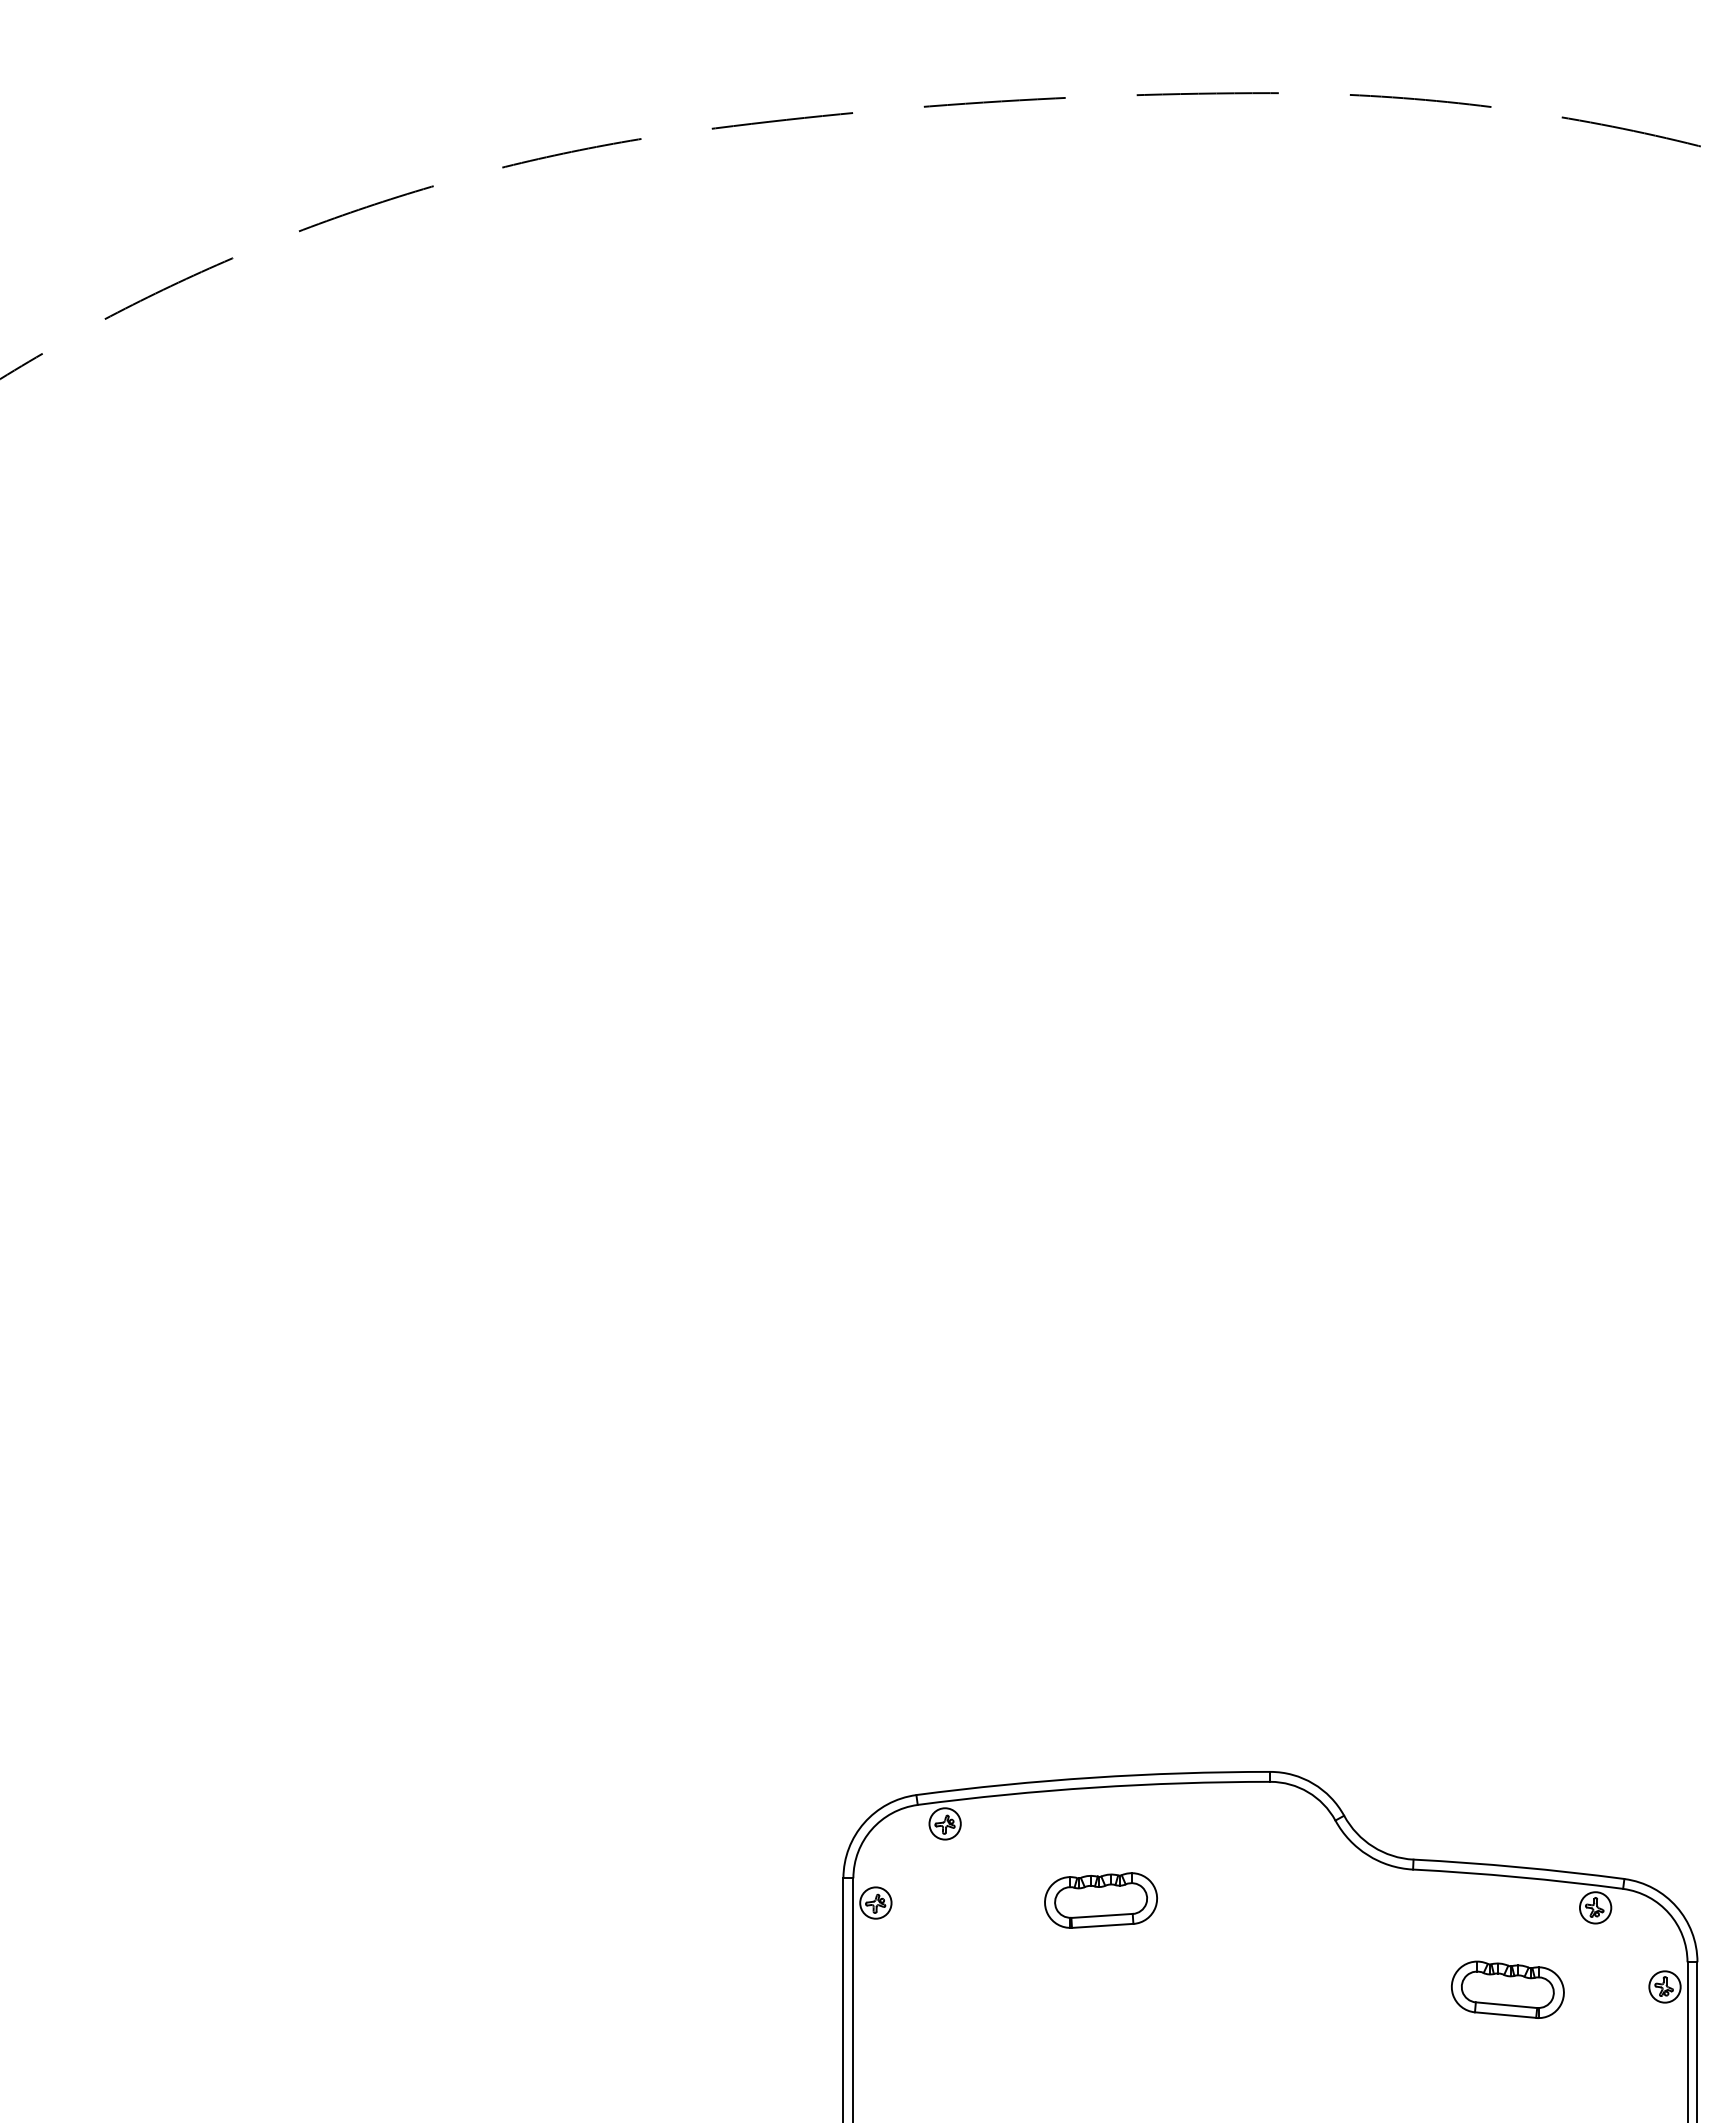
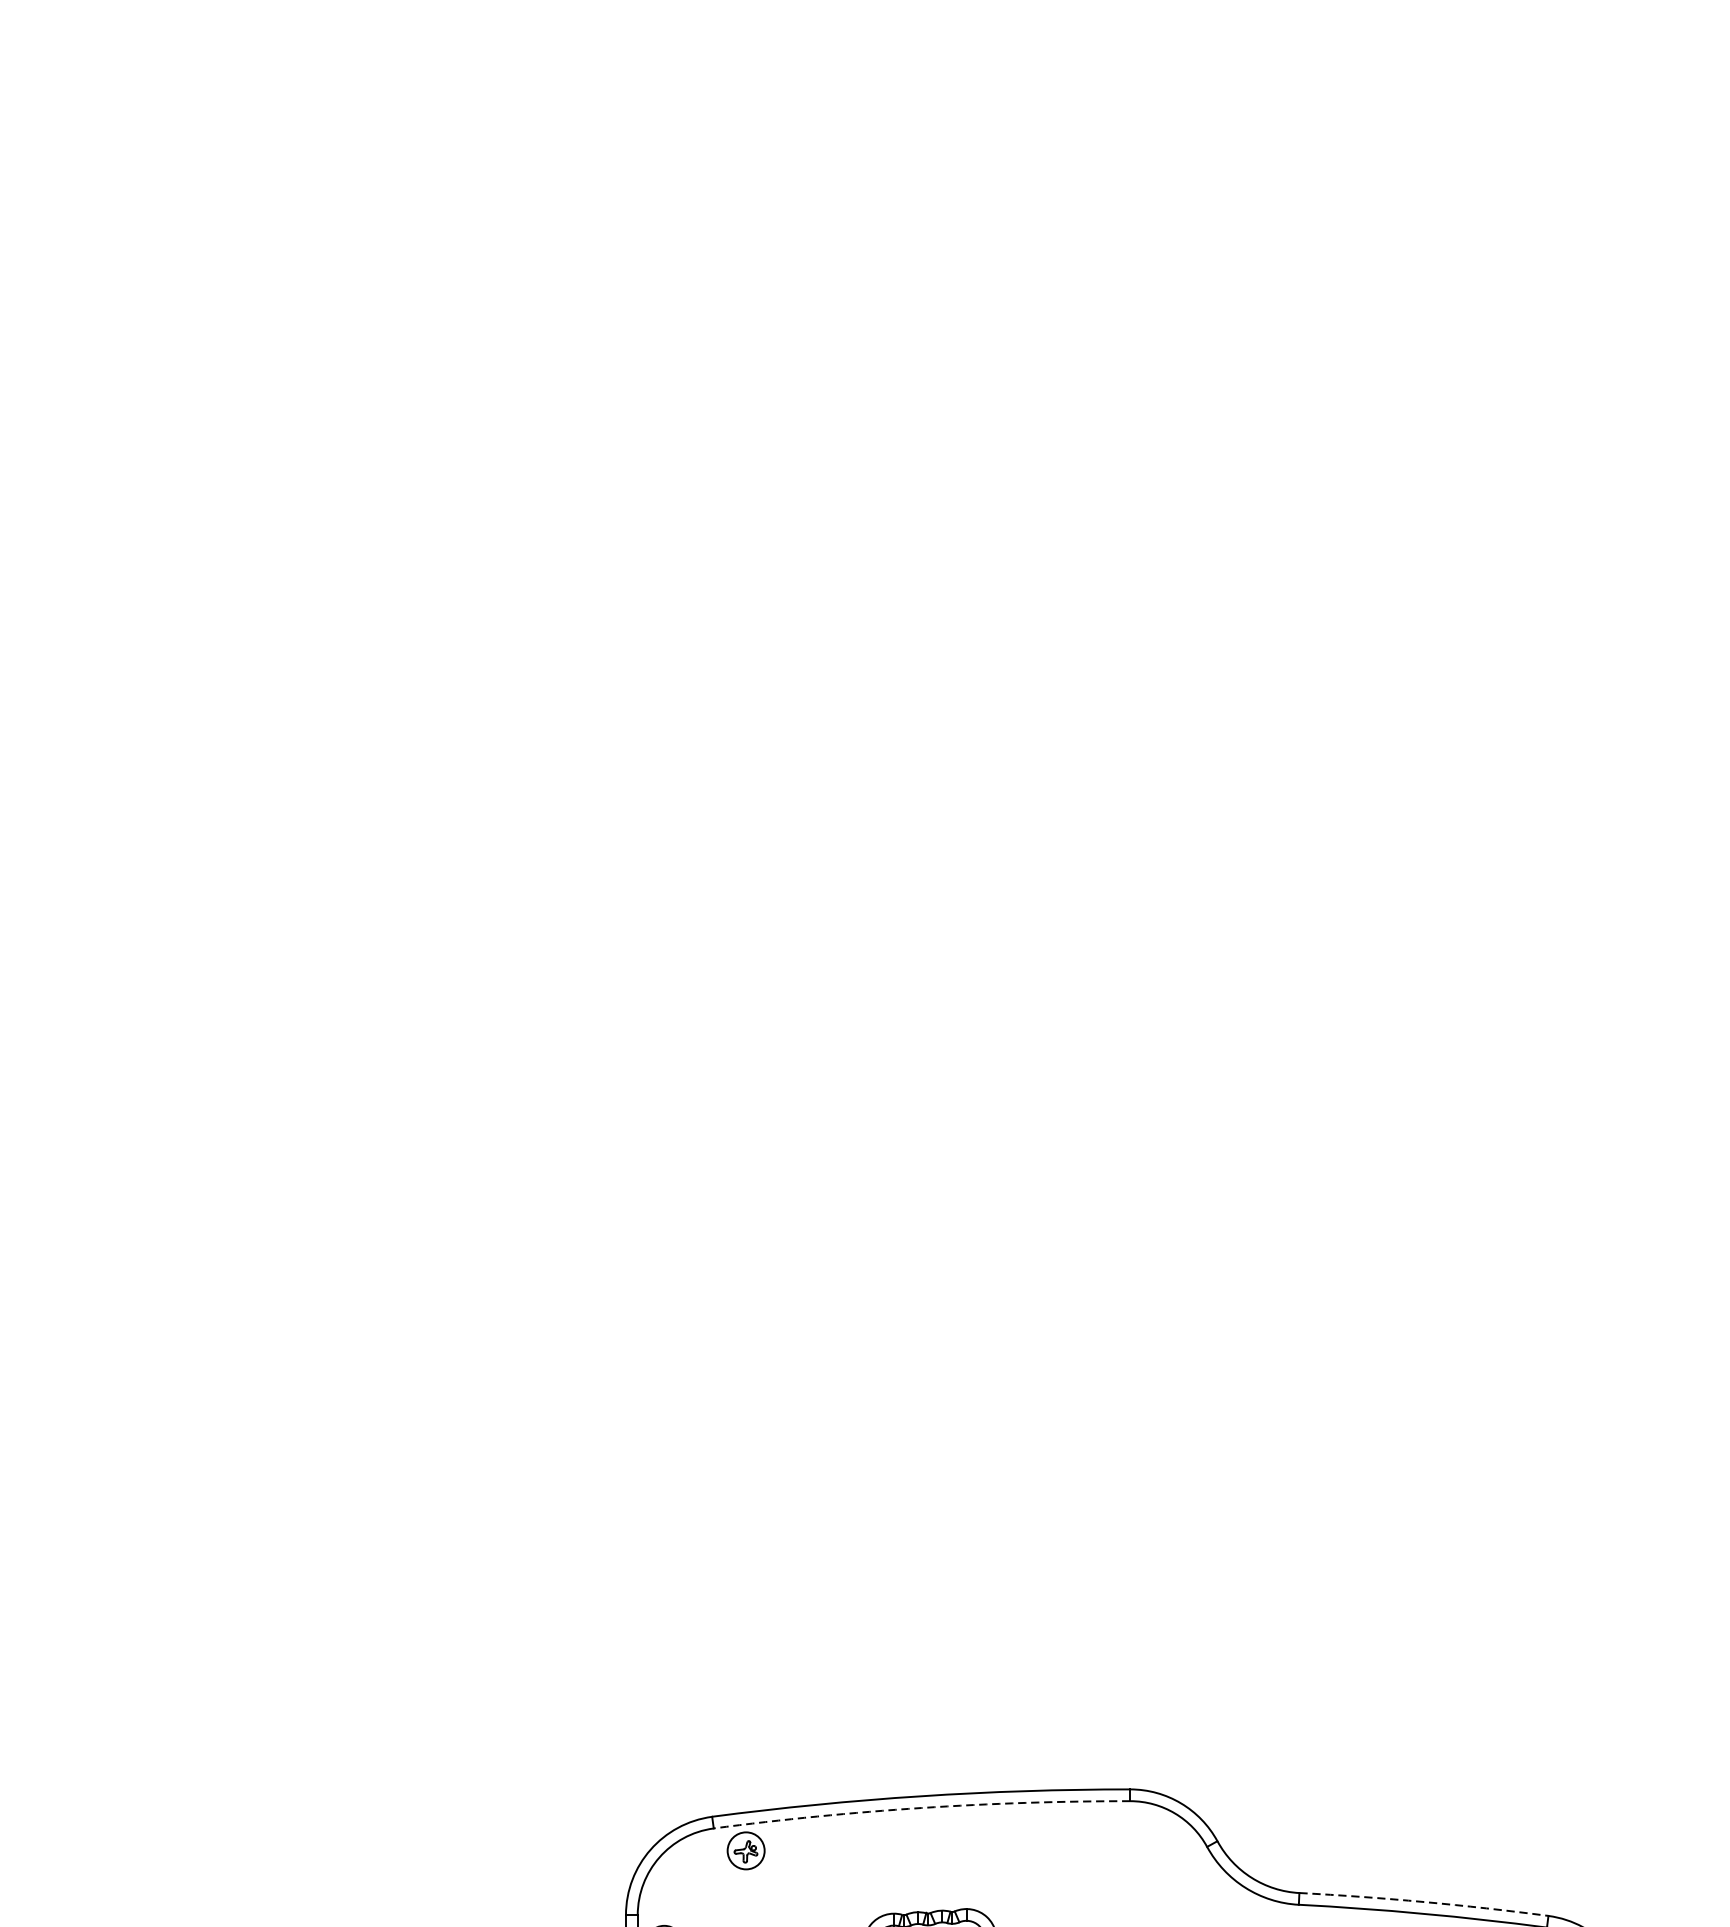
arc: (1093, 1787) -> (921, 1807), solid -> dashed
arc: (1519, 1867) -> (1424, 1902), solid -> dashed

